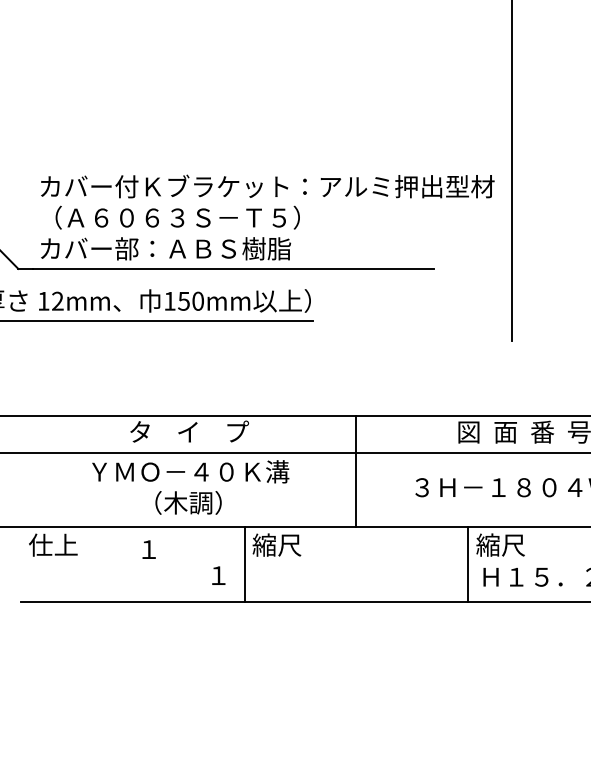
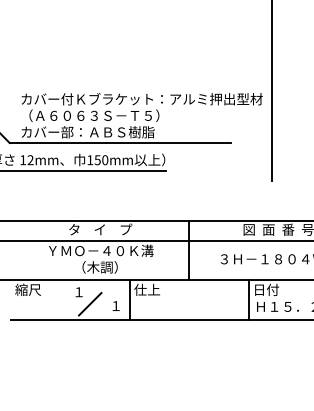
text: (53, 544) -> (28, 289), 仕上 -> 縮尺
text: (275, 544) -> (146, 289), 縮尺 -> 仕上
text: (501, 544) -> (266, 289), 縮尺 -> 日付
line: (170, 572) -> (90, 304), added

